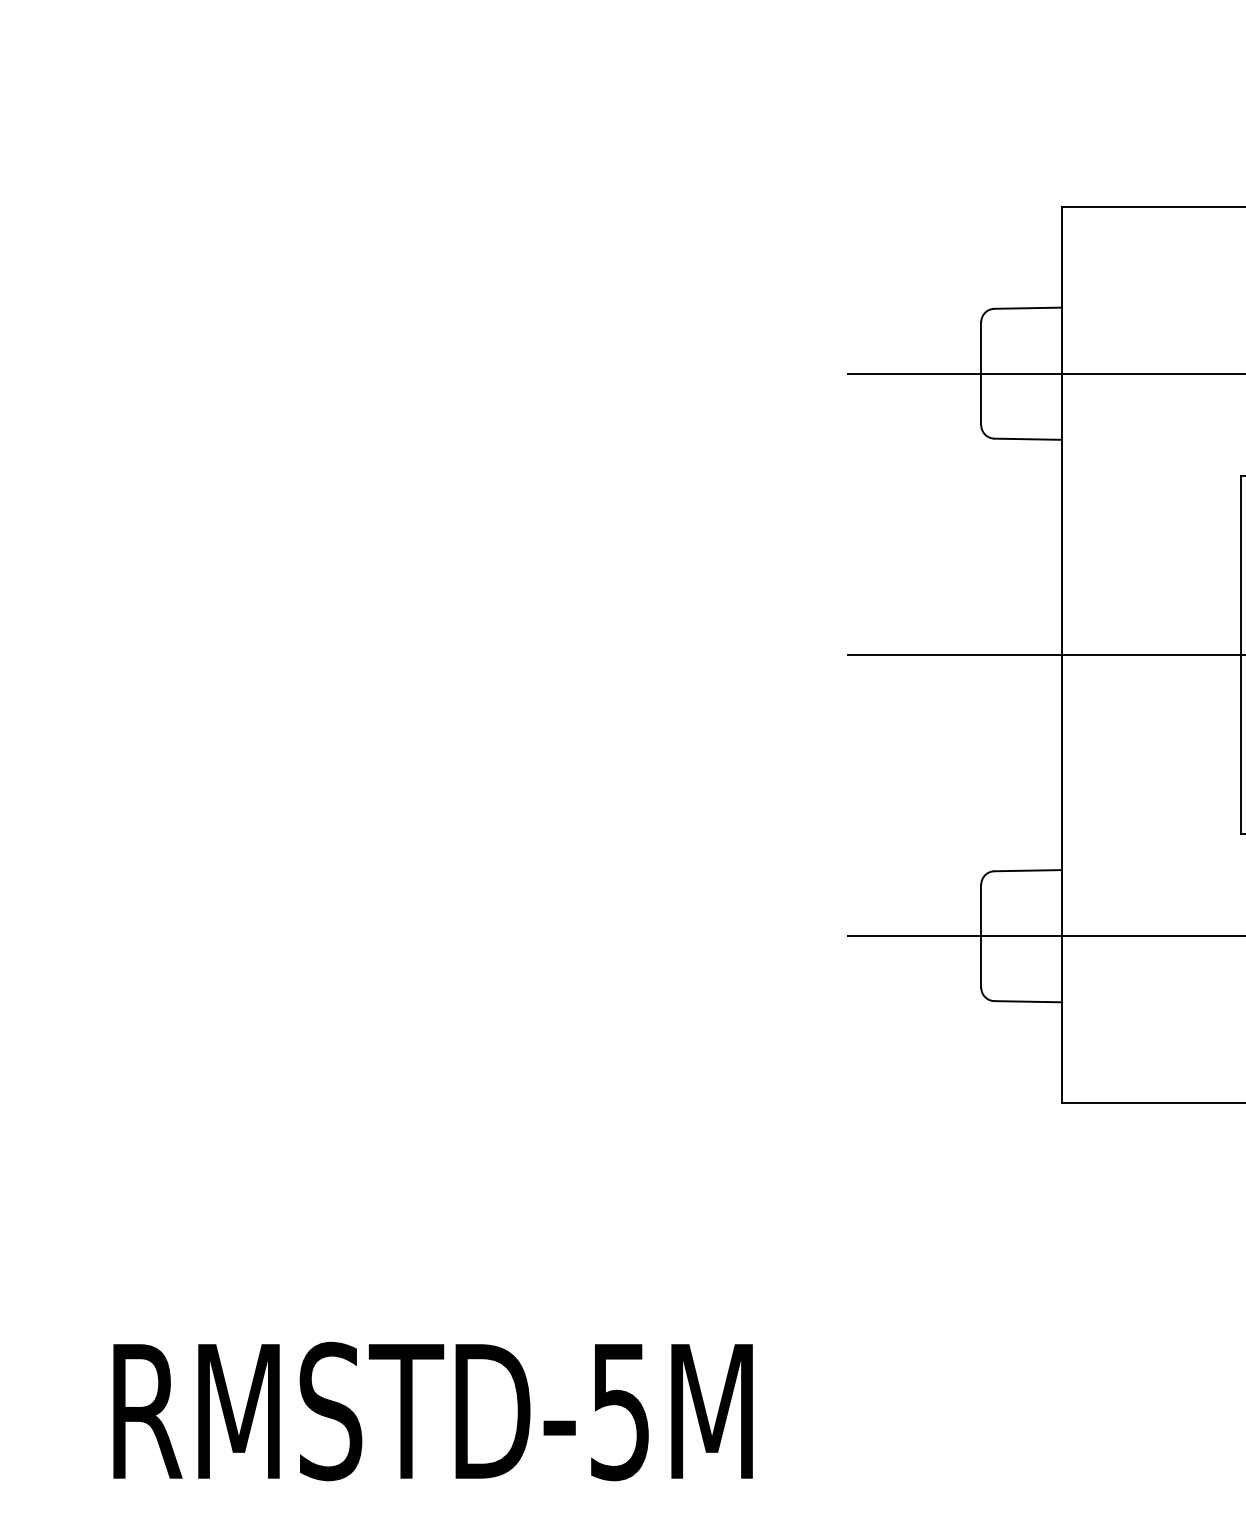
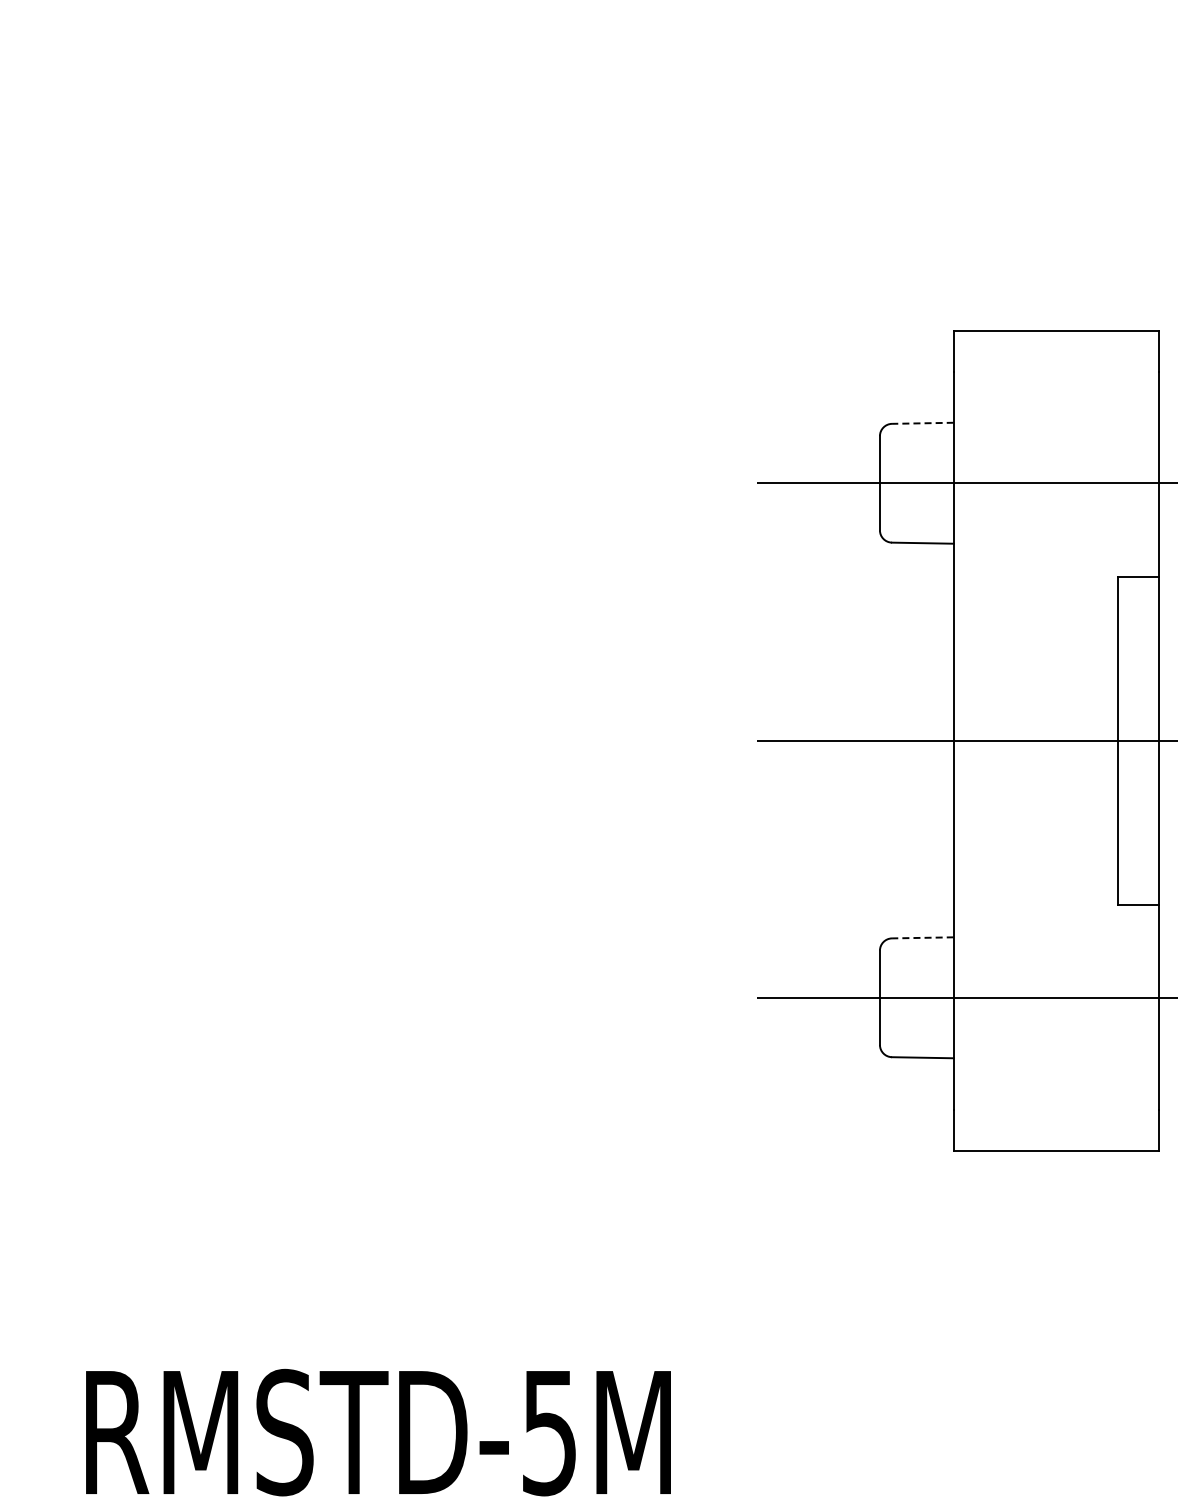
line: (1027, 308) -> (922, 423), solid -> dashed
line: (1027, 870) -> (922, 937), solid -> dashed

